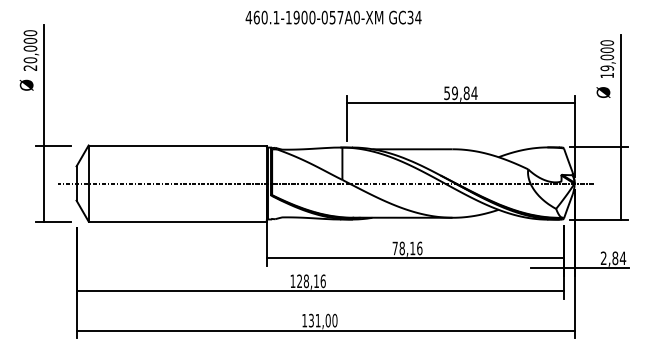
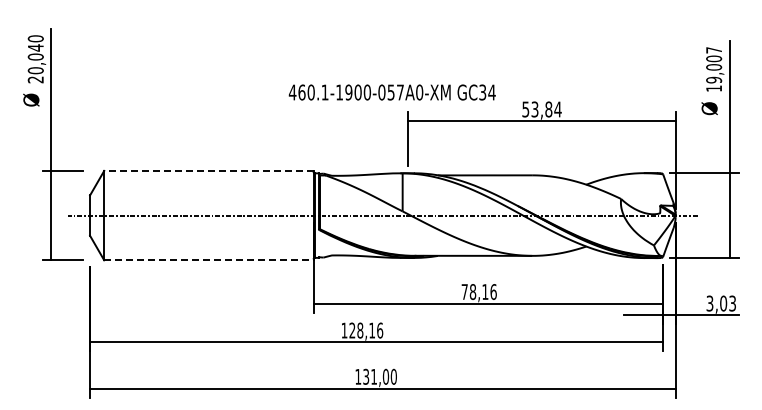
text: (332, 17) -> (391, 92), moved
text: (30, 40) -> (35, 47), 20,000 -> 20,040
text: (607, 43) -> (714, 50), 19,000 -> 19,007
text: (454, 93) -> (534, 109), 59,84 -> 53,84
line: (177, 145) -> (208, 170), solid -> dashed
line: (177, 221) -> (208, 260), solid -> dashed
text: (613, 258) -> (721, 303), 2,84 -> 3,03

